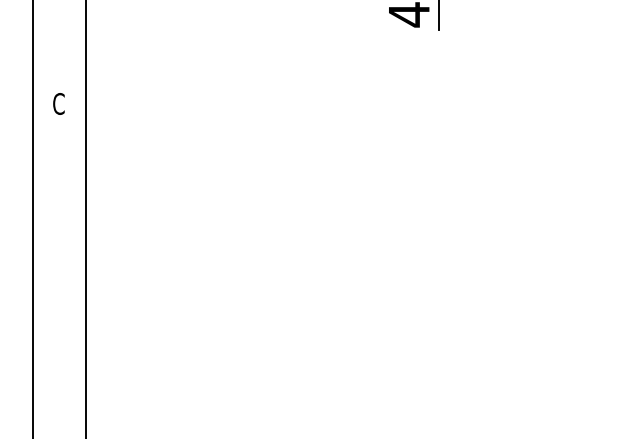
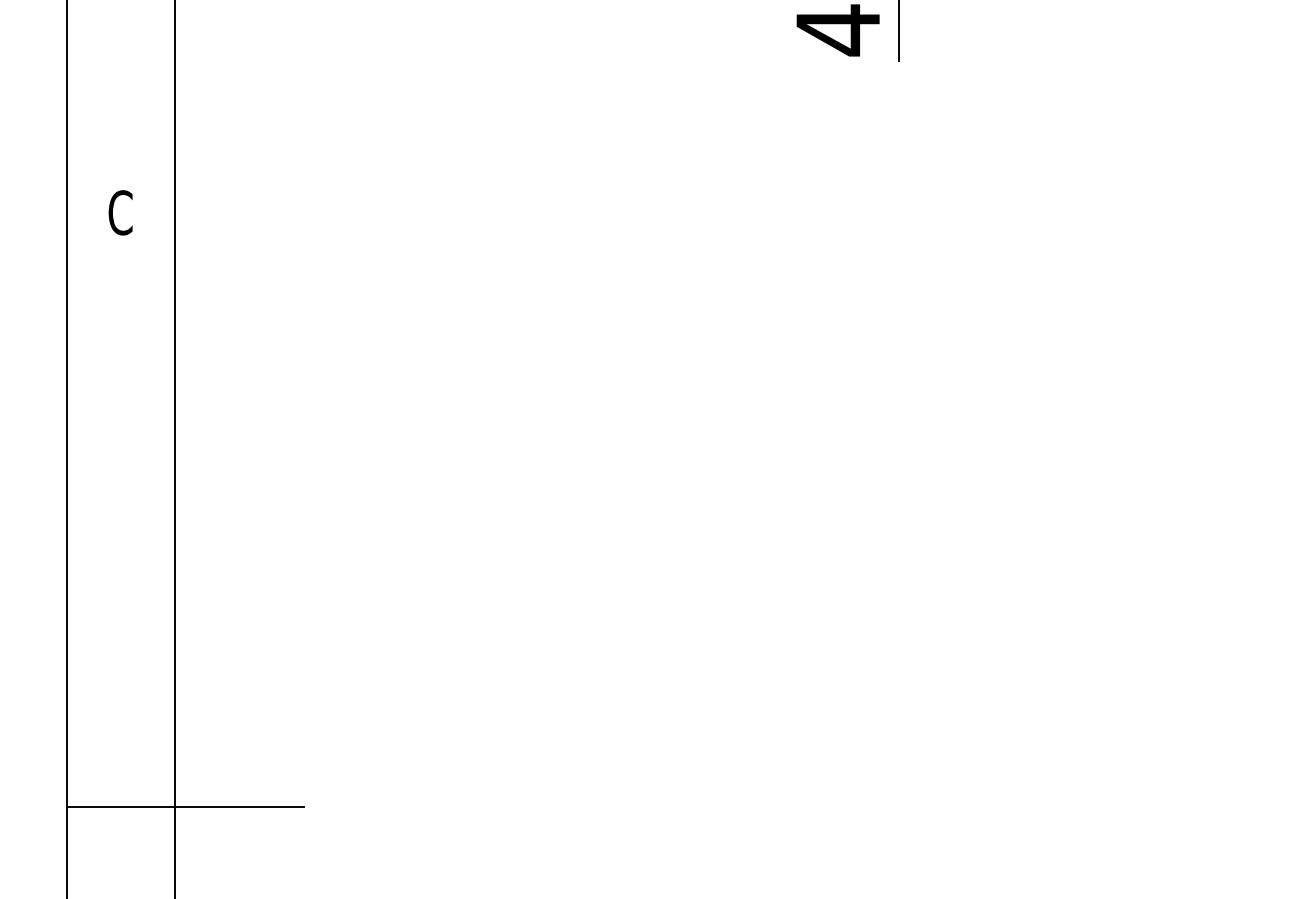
line: (90, 394) -> (185, 808), added

